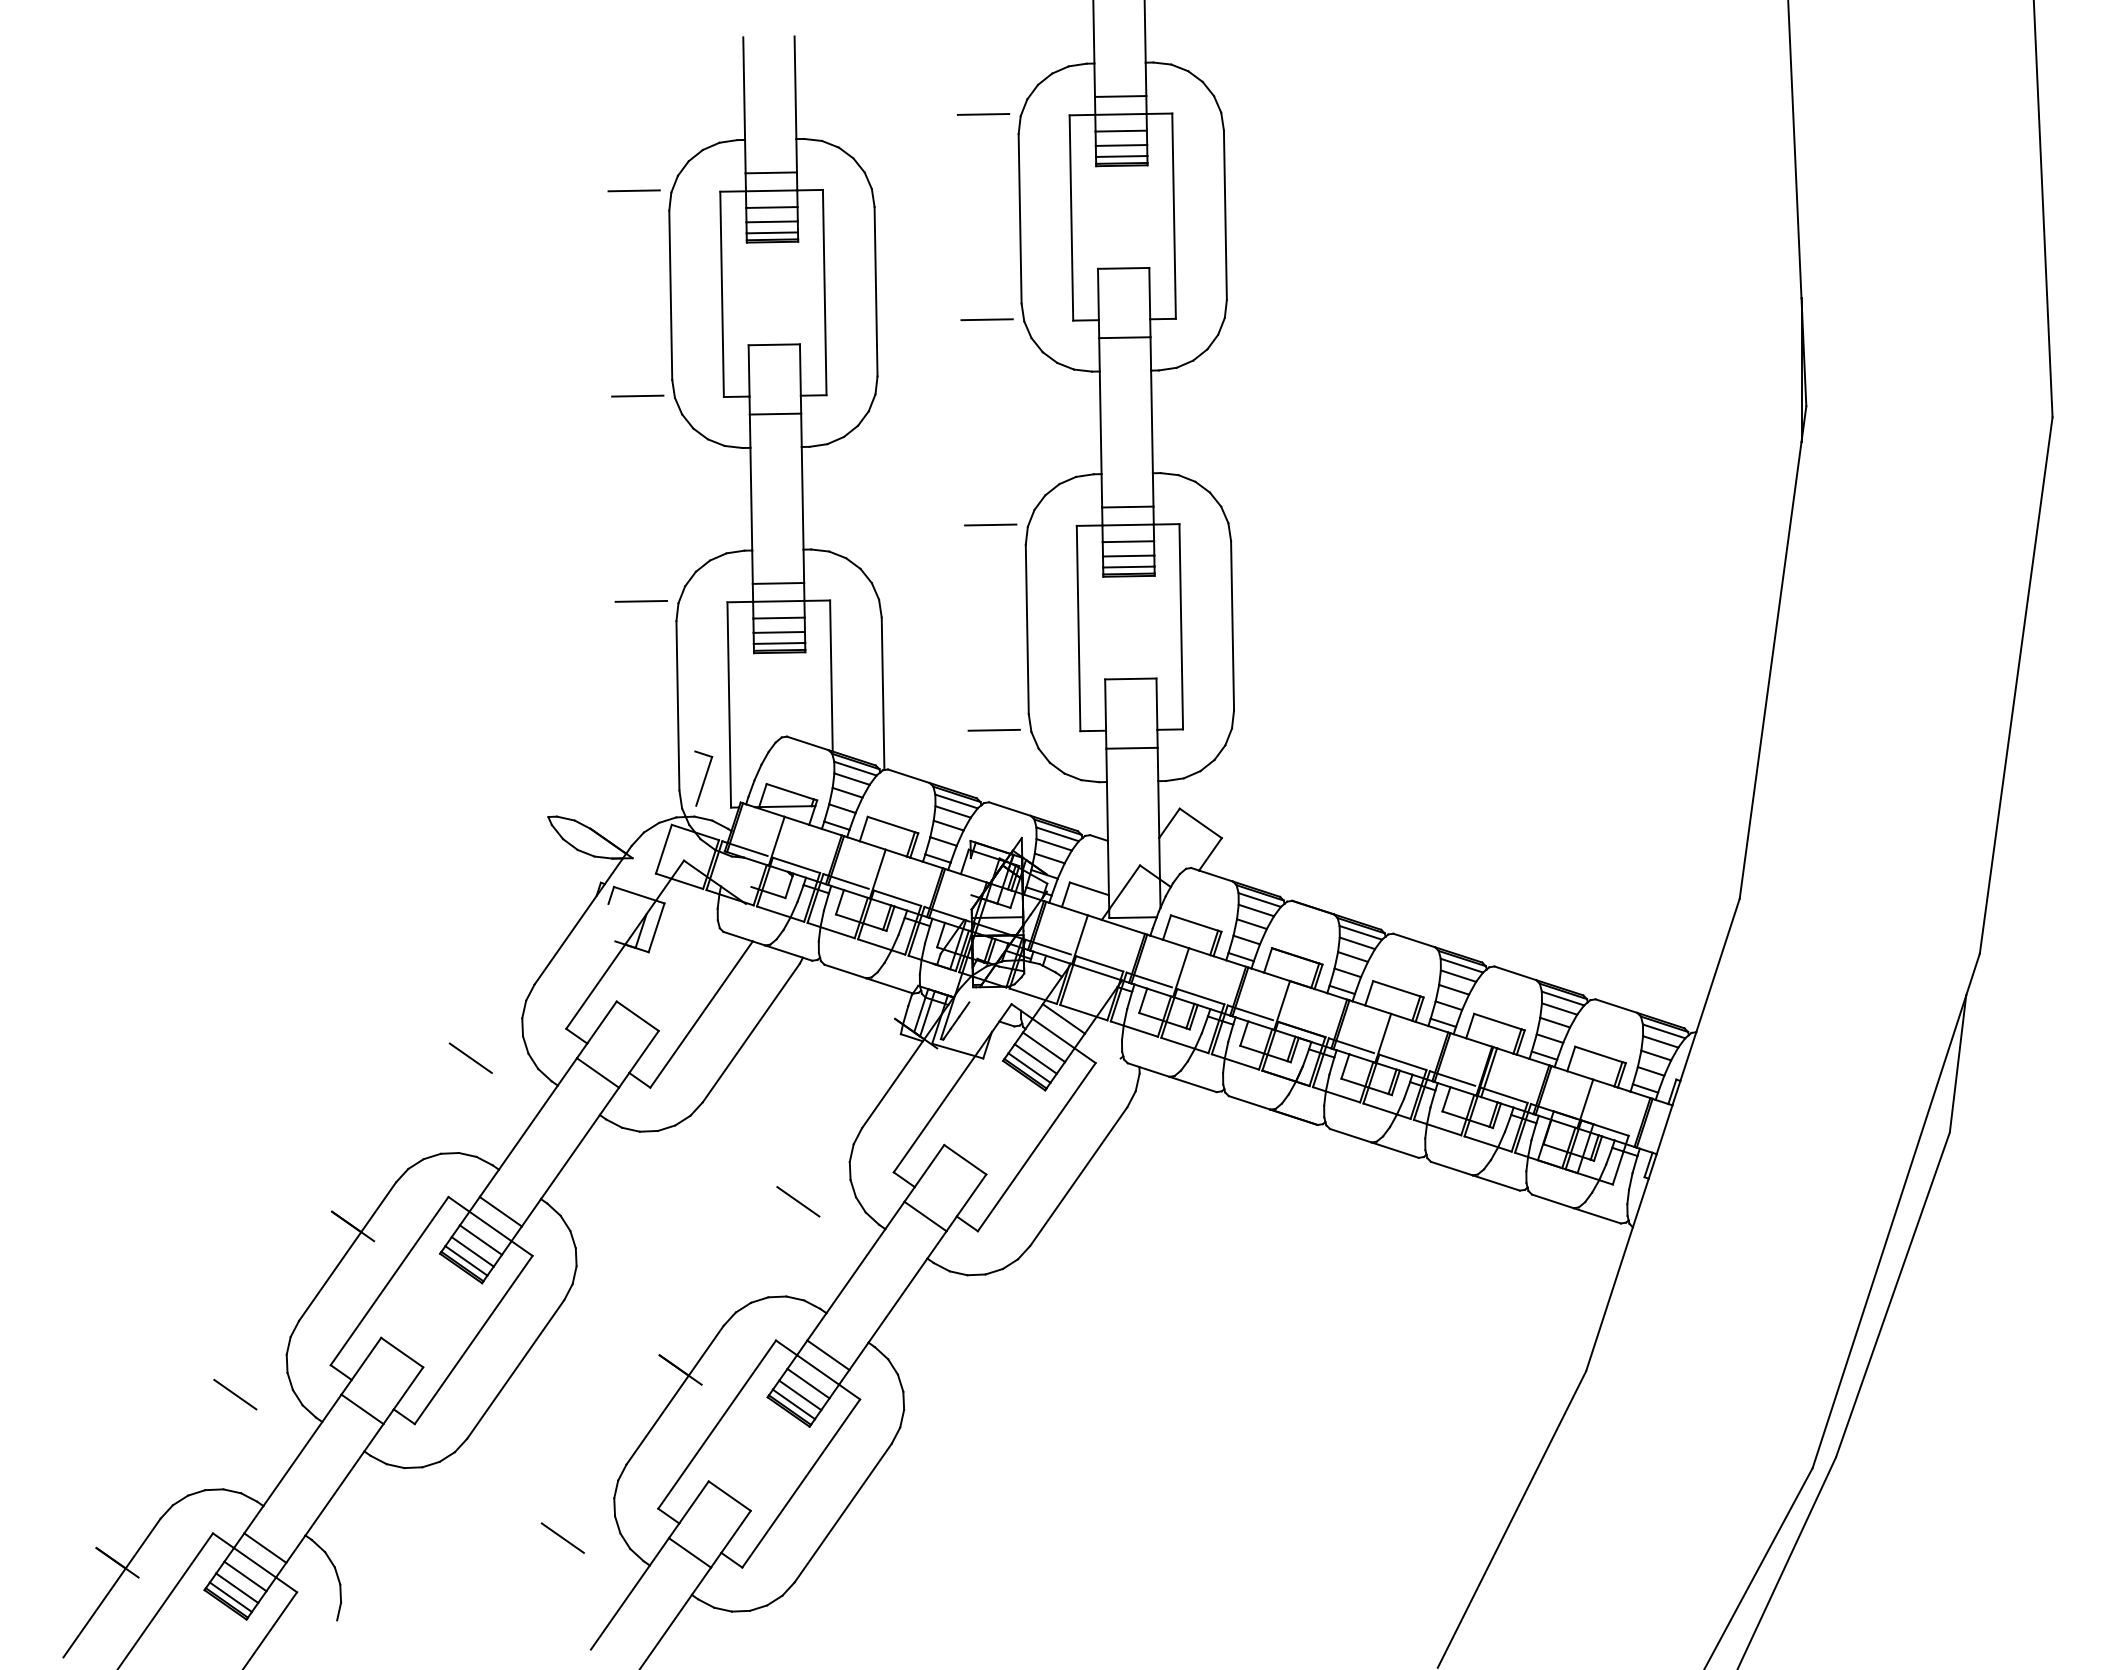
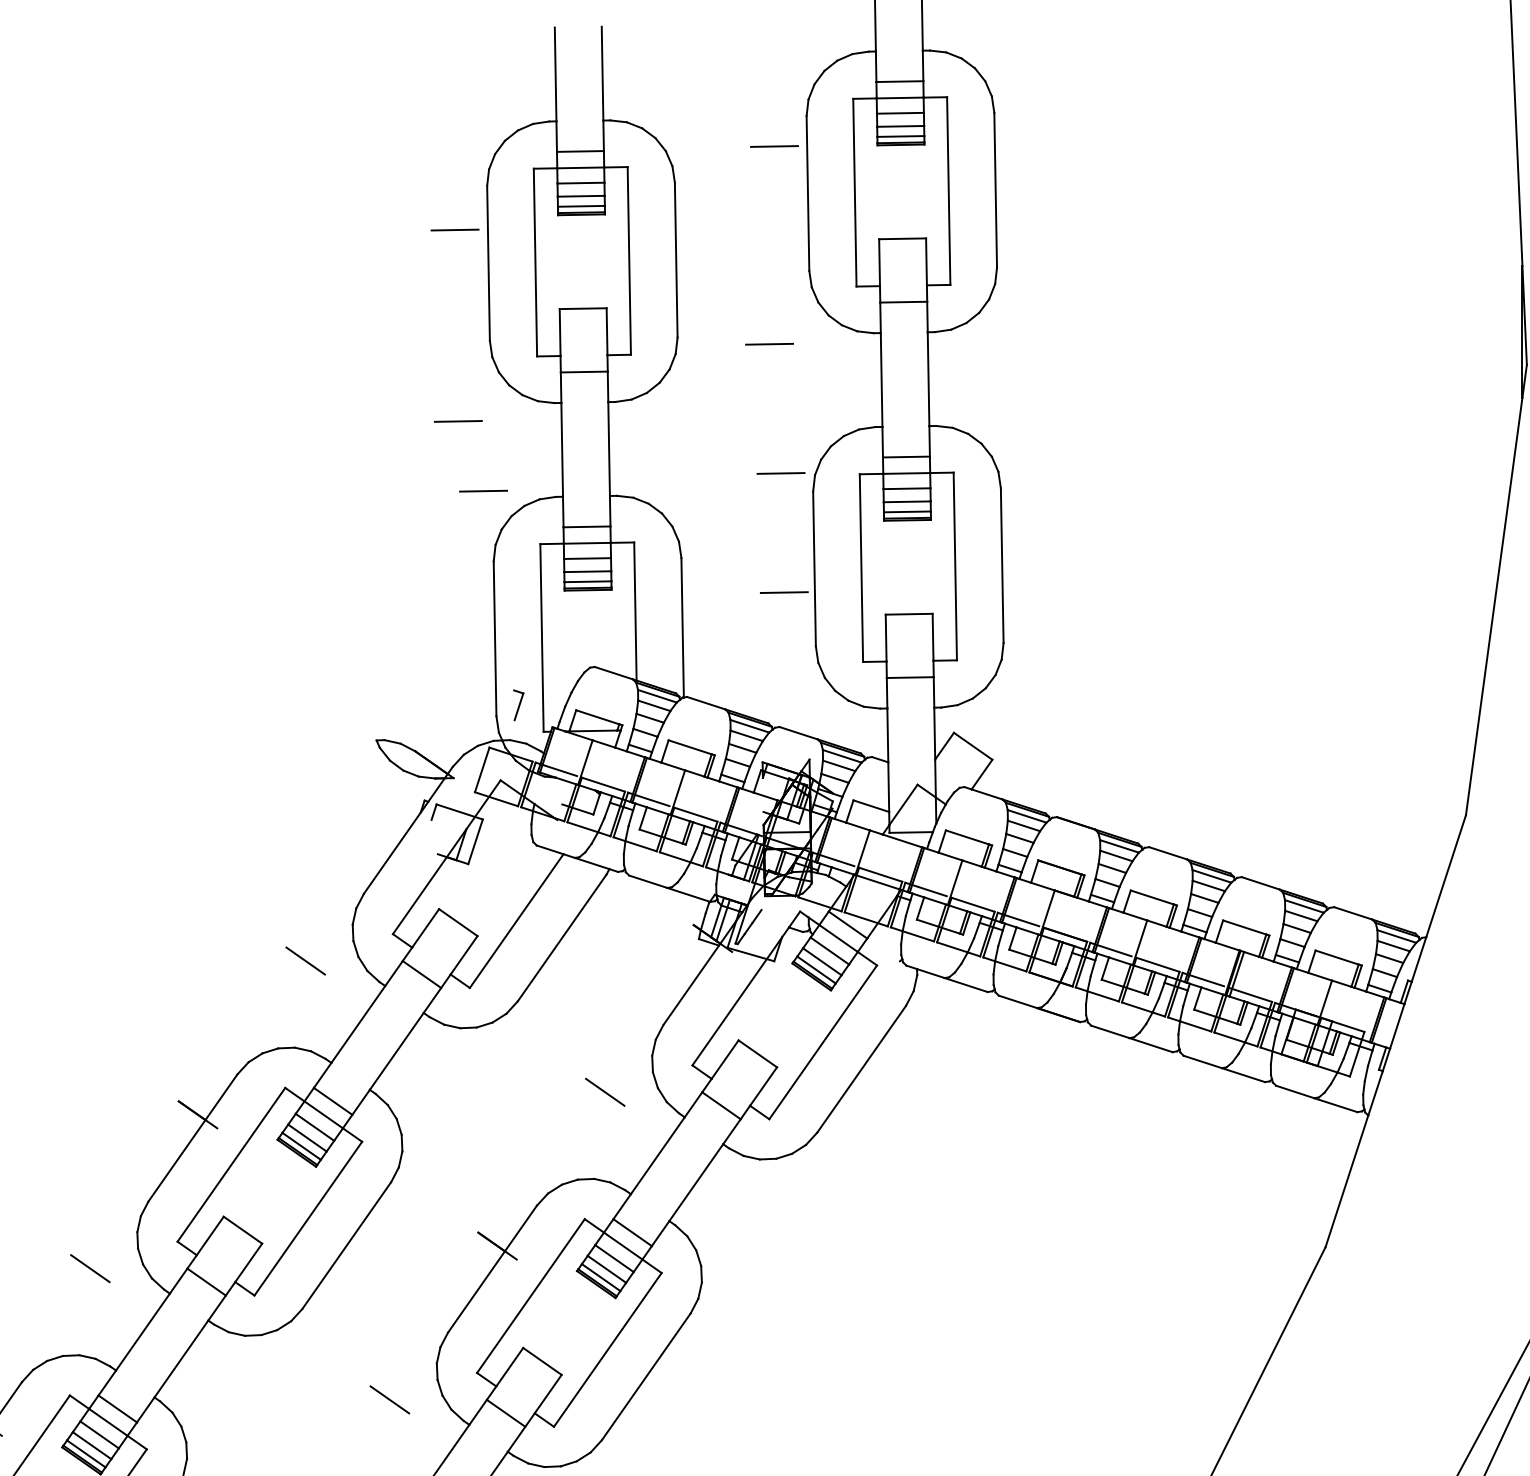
line: (983, 114) -> (774, 146), moved
line: (633, 190) -> (454, 229), moved
line: (986, 319) -> (768, 344), moved
line: (637, 395) -> (458, 420), moved
line: (640, 601) -> (482, 491), moved
line: (993, 730) -> (783, 592), moved
part: (703, 778) -> (518, 705), size x0.6

